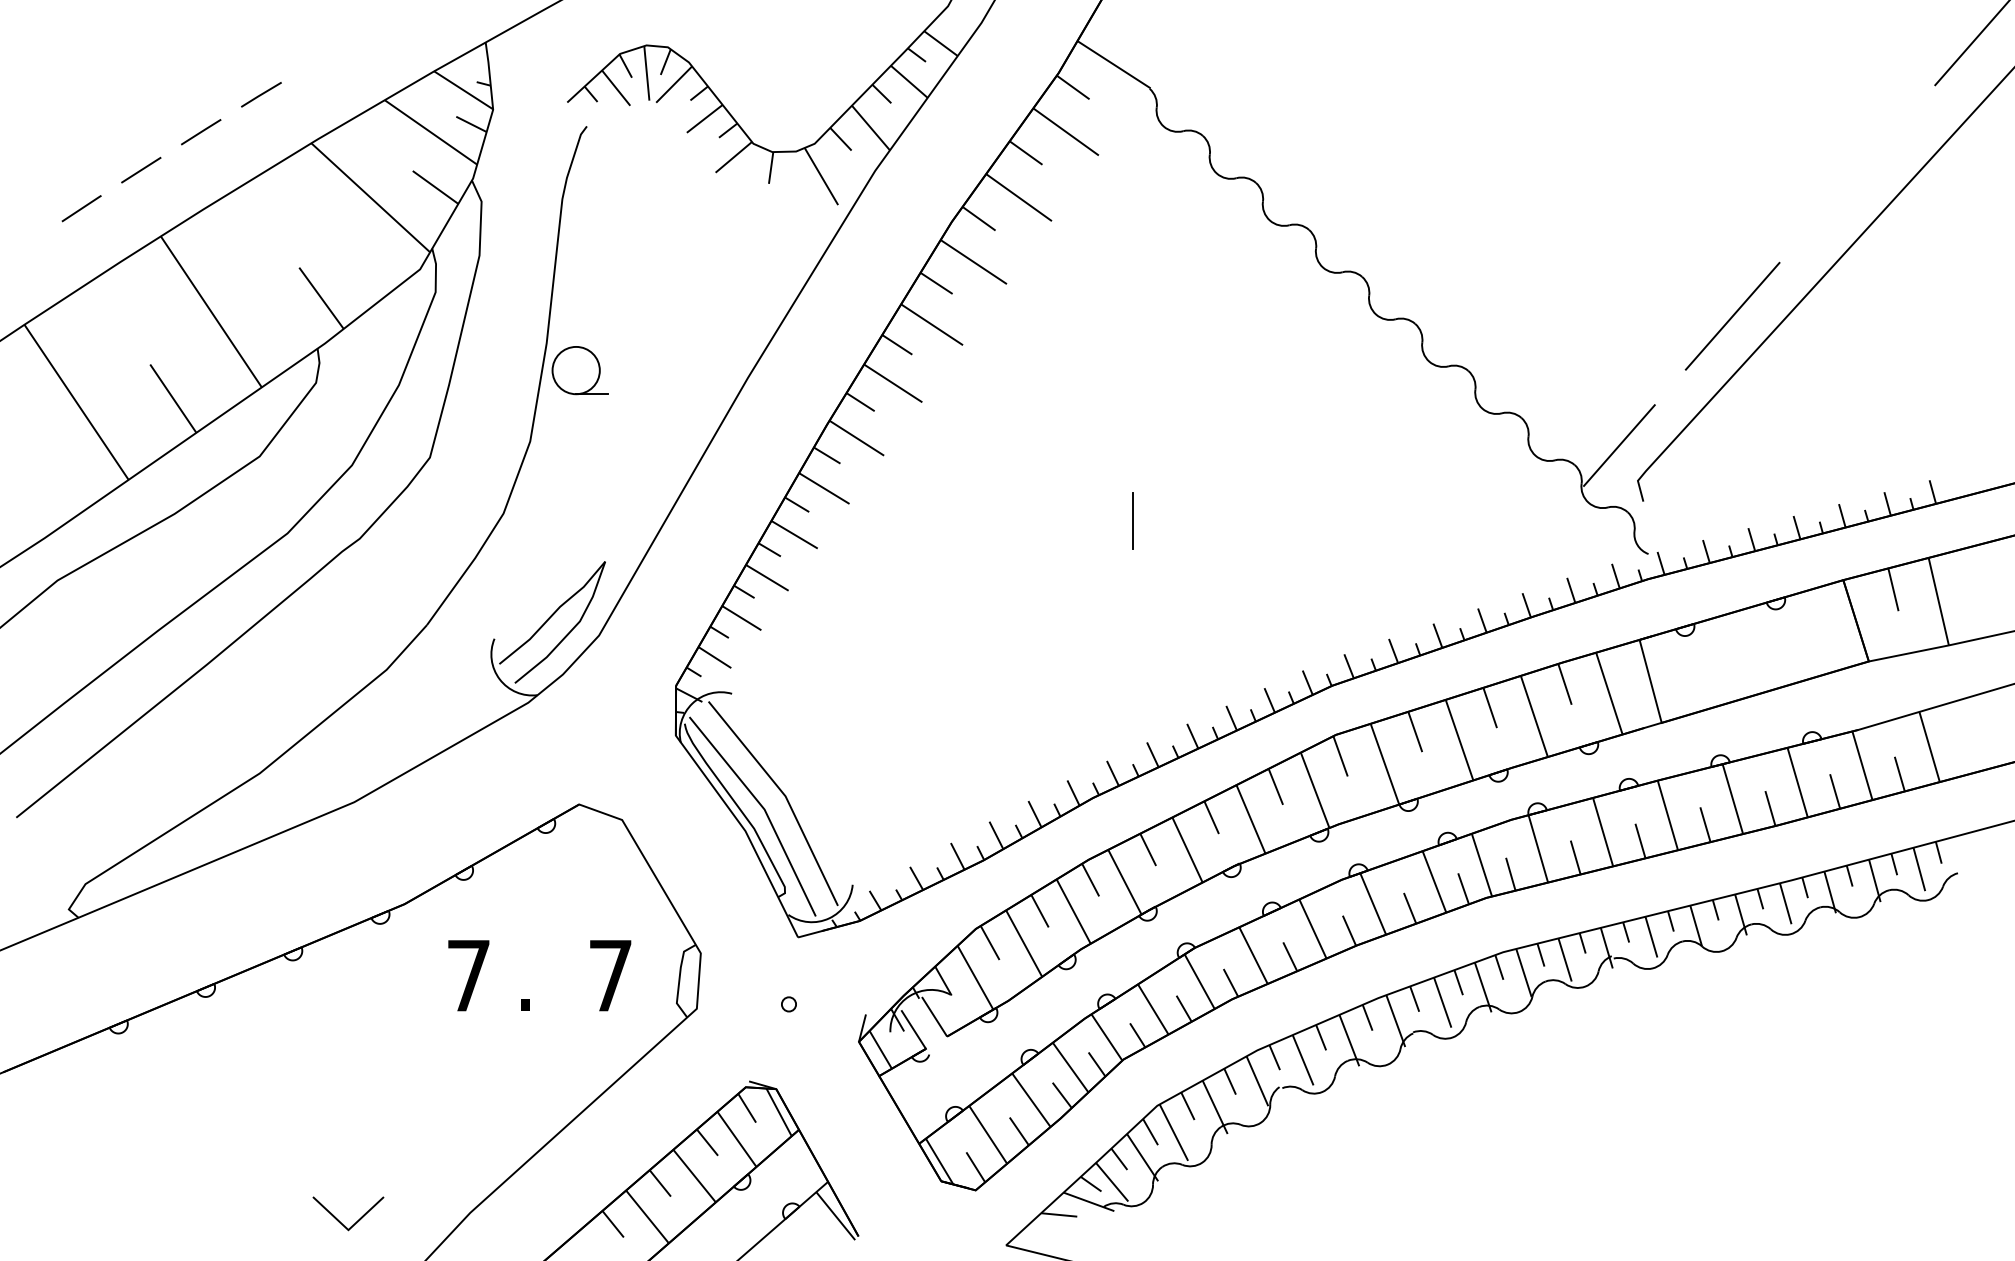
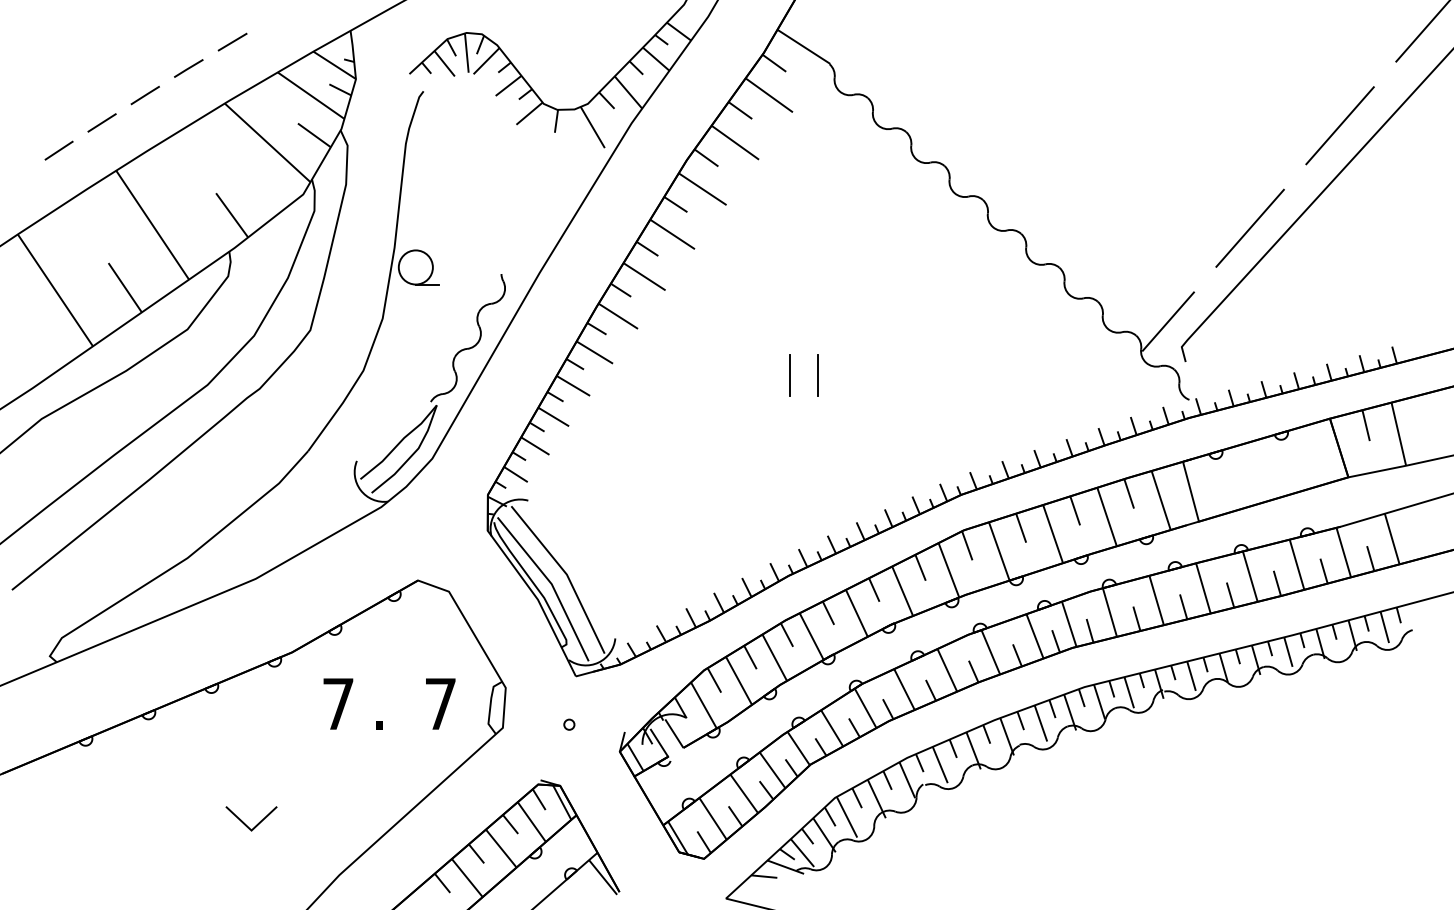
line: (321, 57) -> (232, 41), added
line: (1857, 173) -> (1340, 125), added
part: (653, 480) -> (471, 346), added
line: (1095, 520) -> (790, 375), added
line: (340, 1221) -> (245, 824), moved

